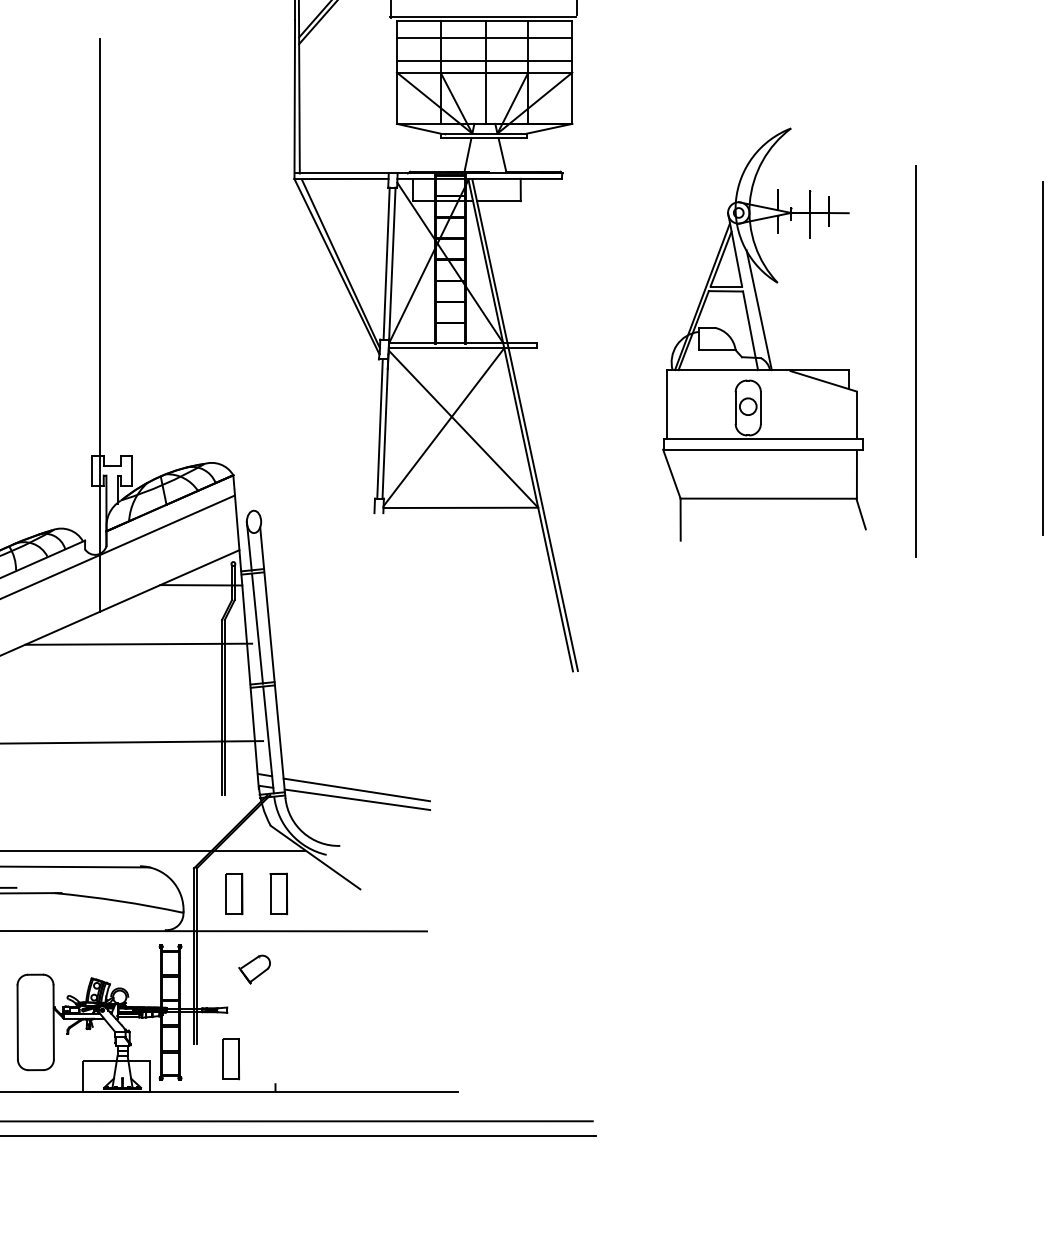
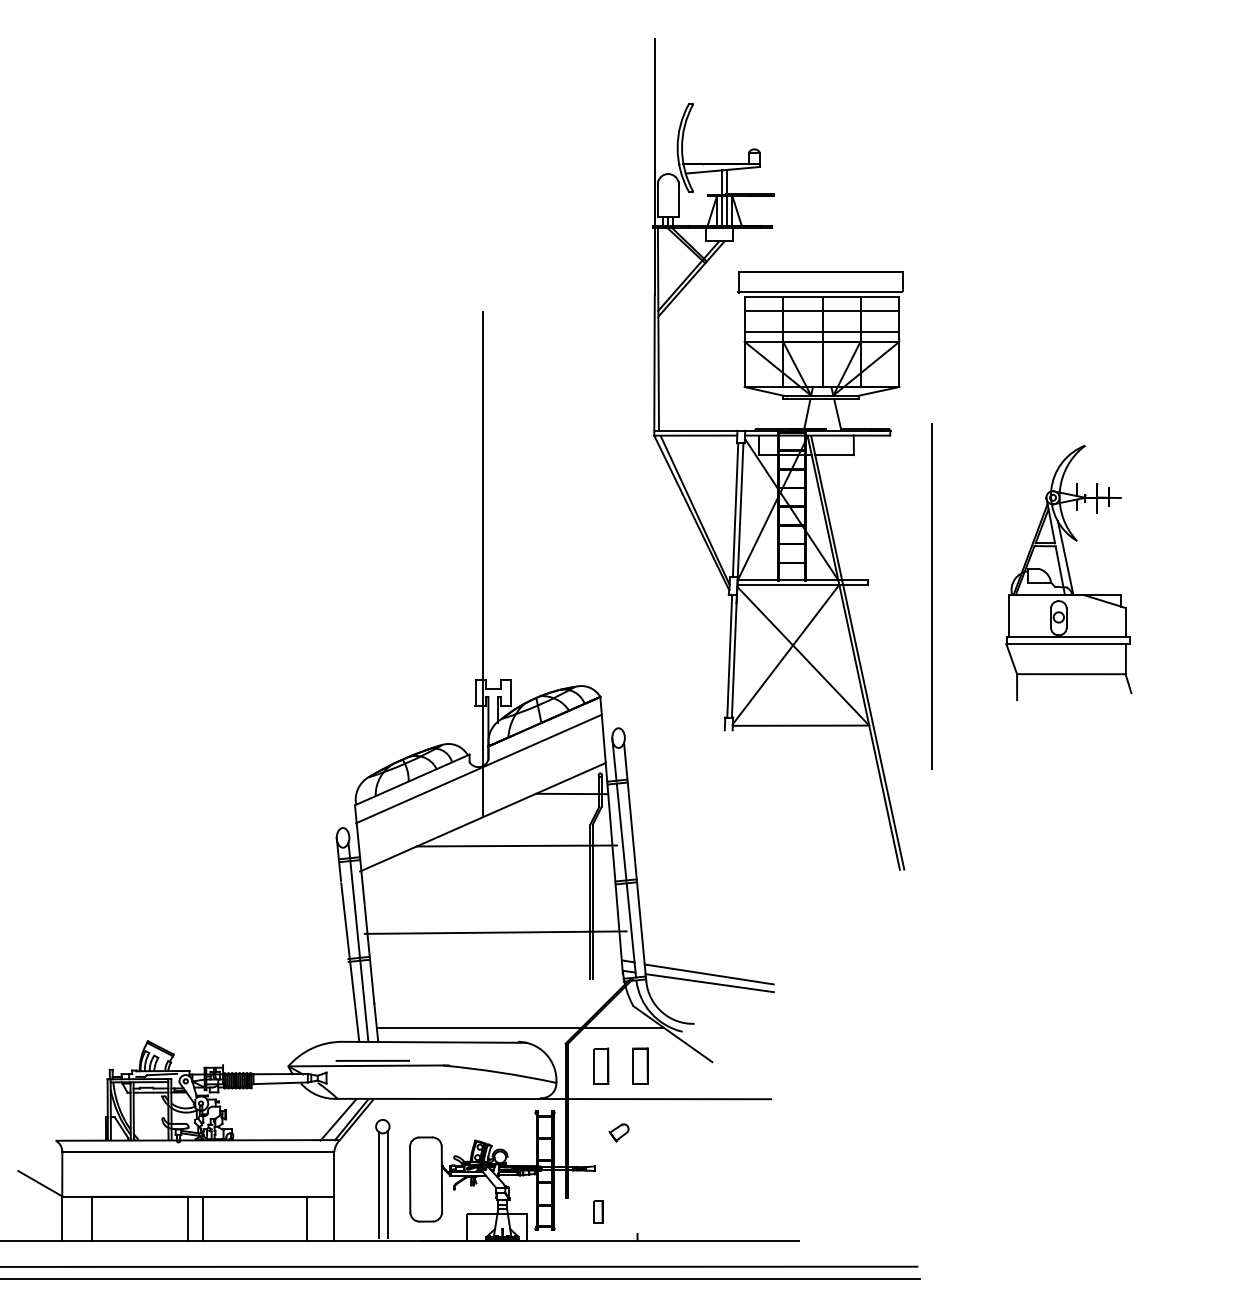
part: (764, 334) -> (1068, 572), size x0.7
line: (916, 361) -> (931, 596), moved
part: (253, 969) -> (618, 1132), size x0.7
part: (231, 1058) -> (598, 1211), size x0.6

